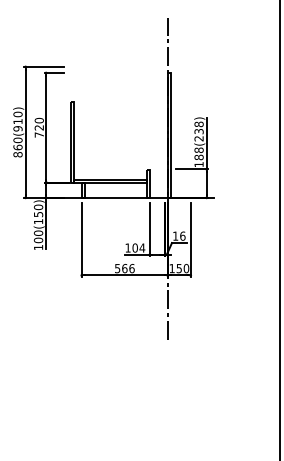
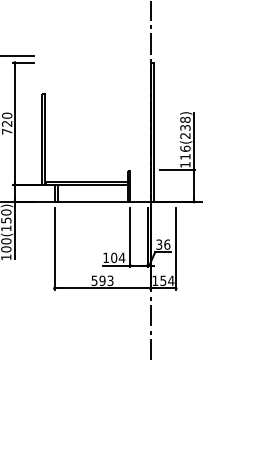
text: (198, 153) -> (184, 152), 188(238) -> 116(238)
text: (175, 235) -> (159, 243), 16 -> 36
text: (128, 268) -> (106, 280), 566 -> 593
text: (186, 268) -> (171, 280), 150 -> 154

